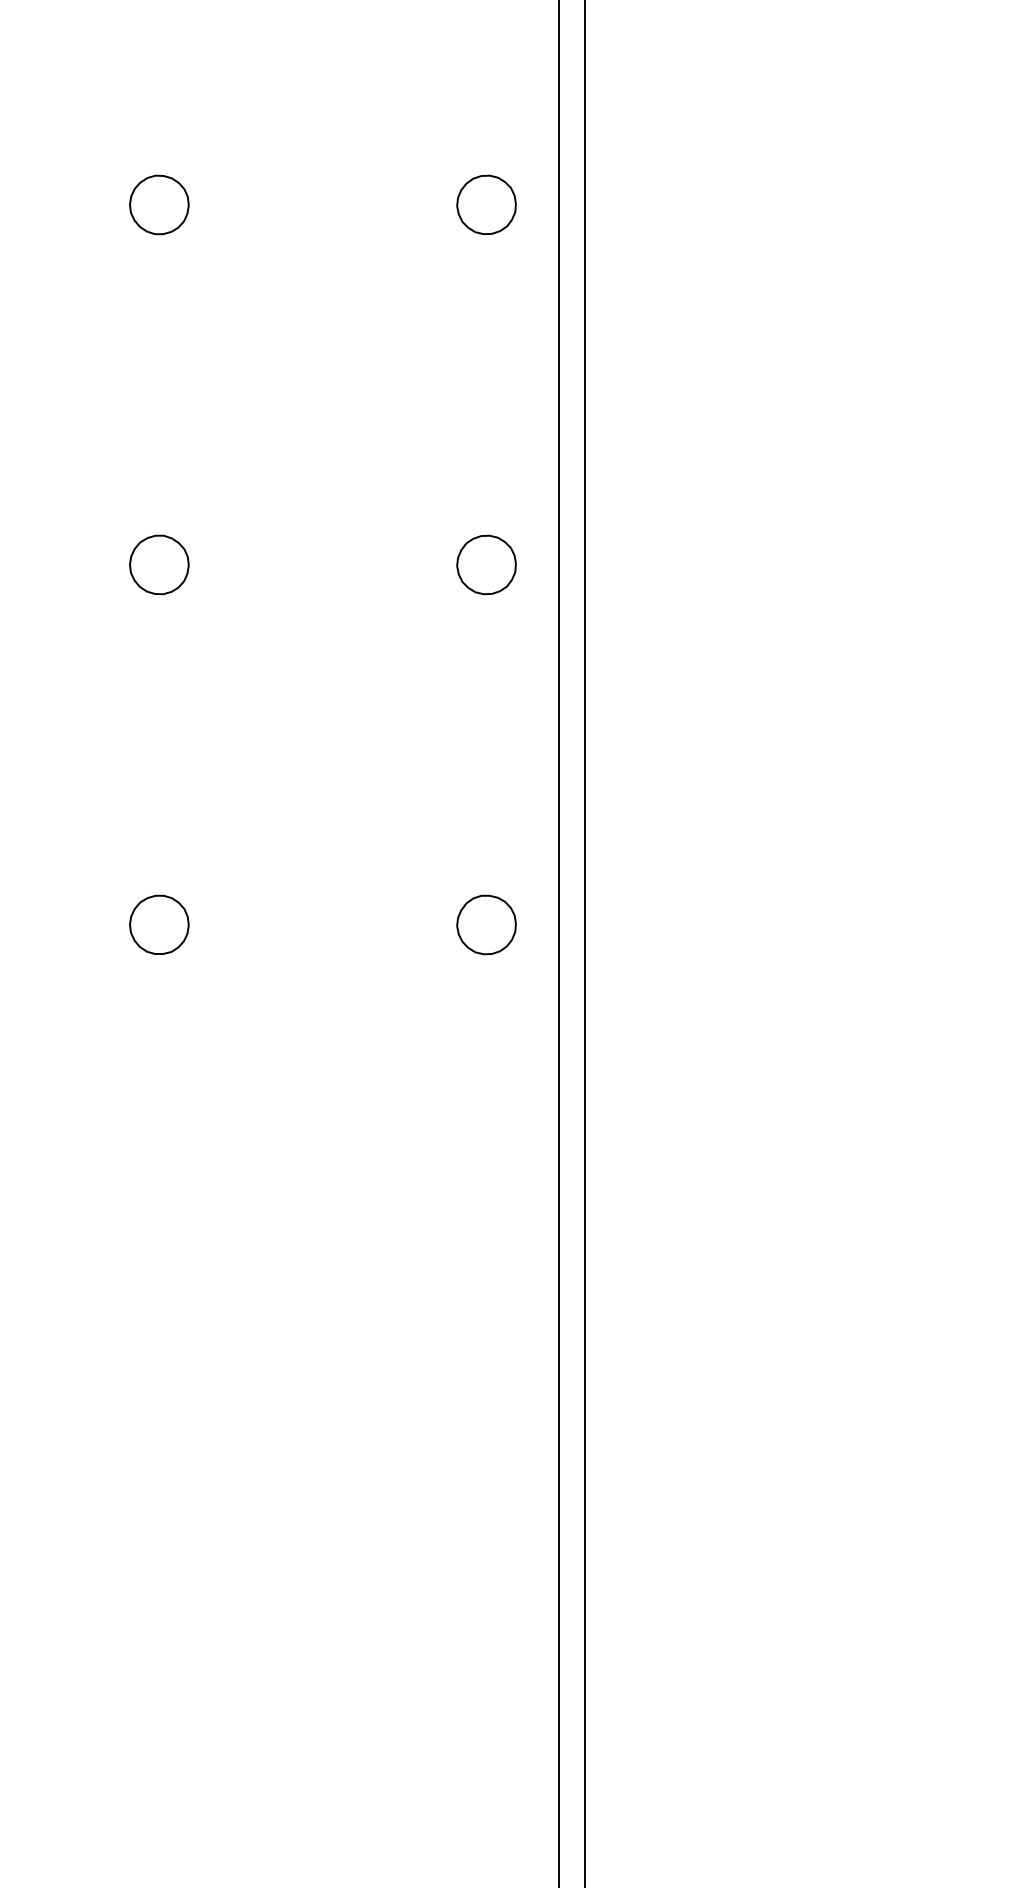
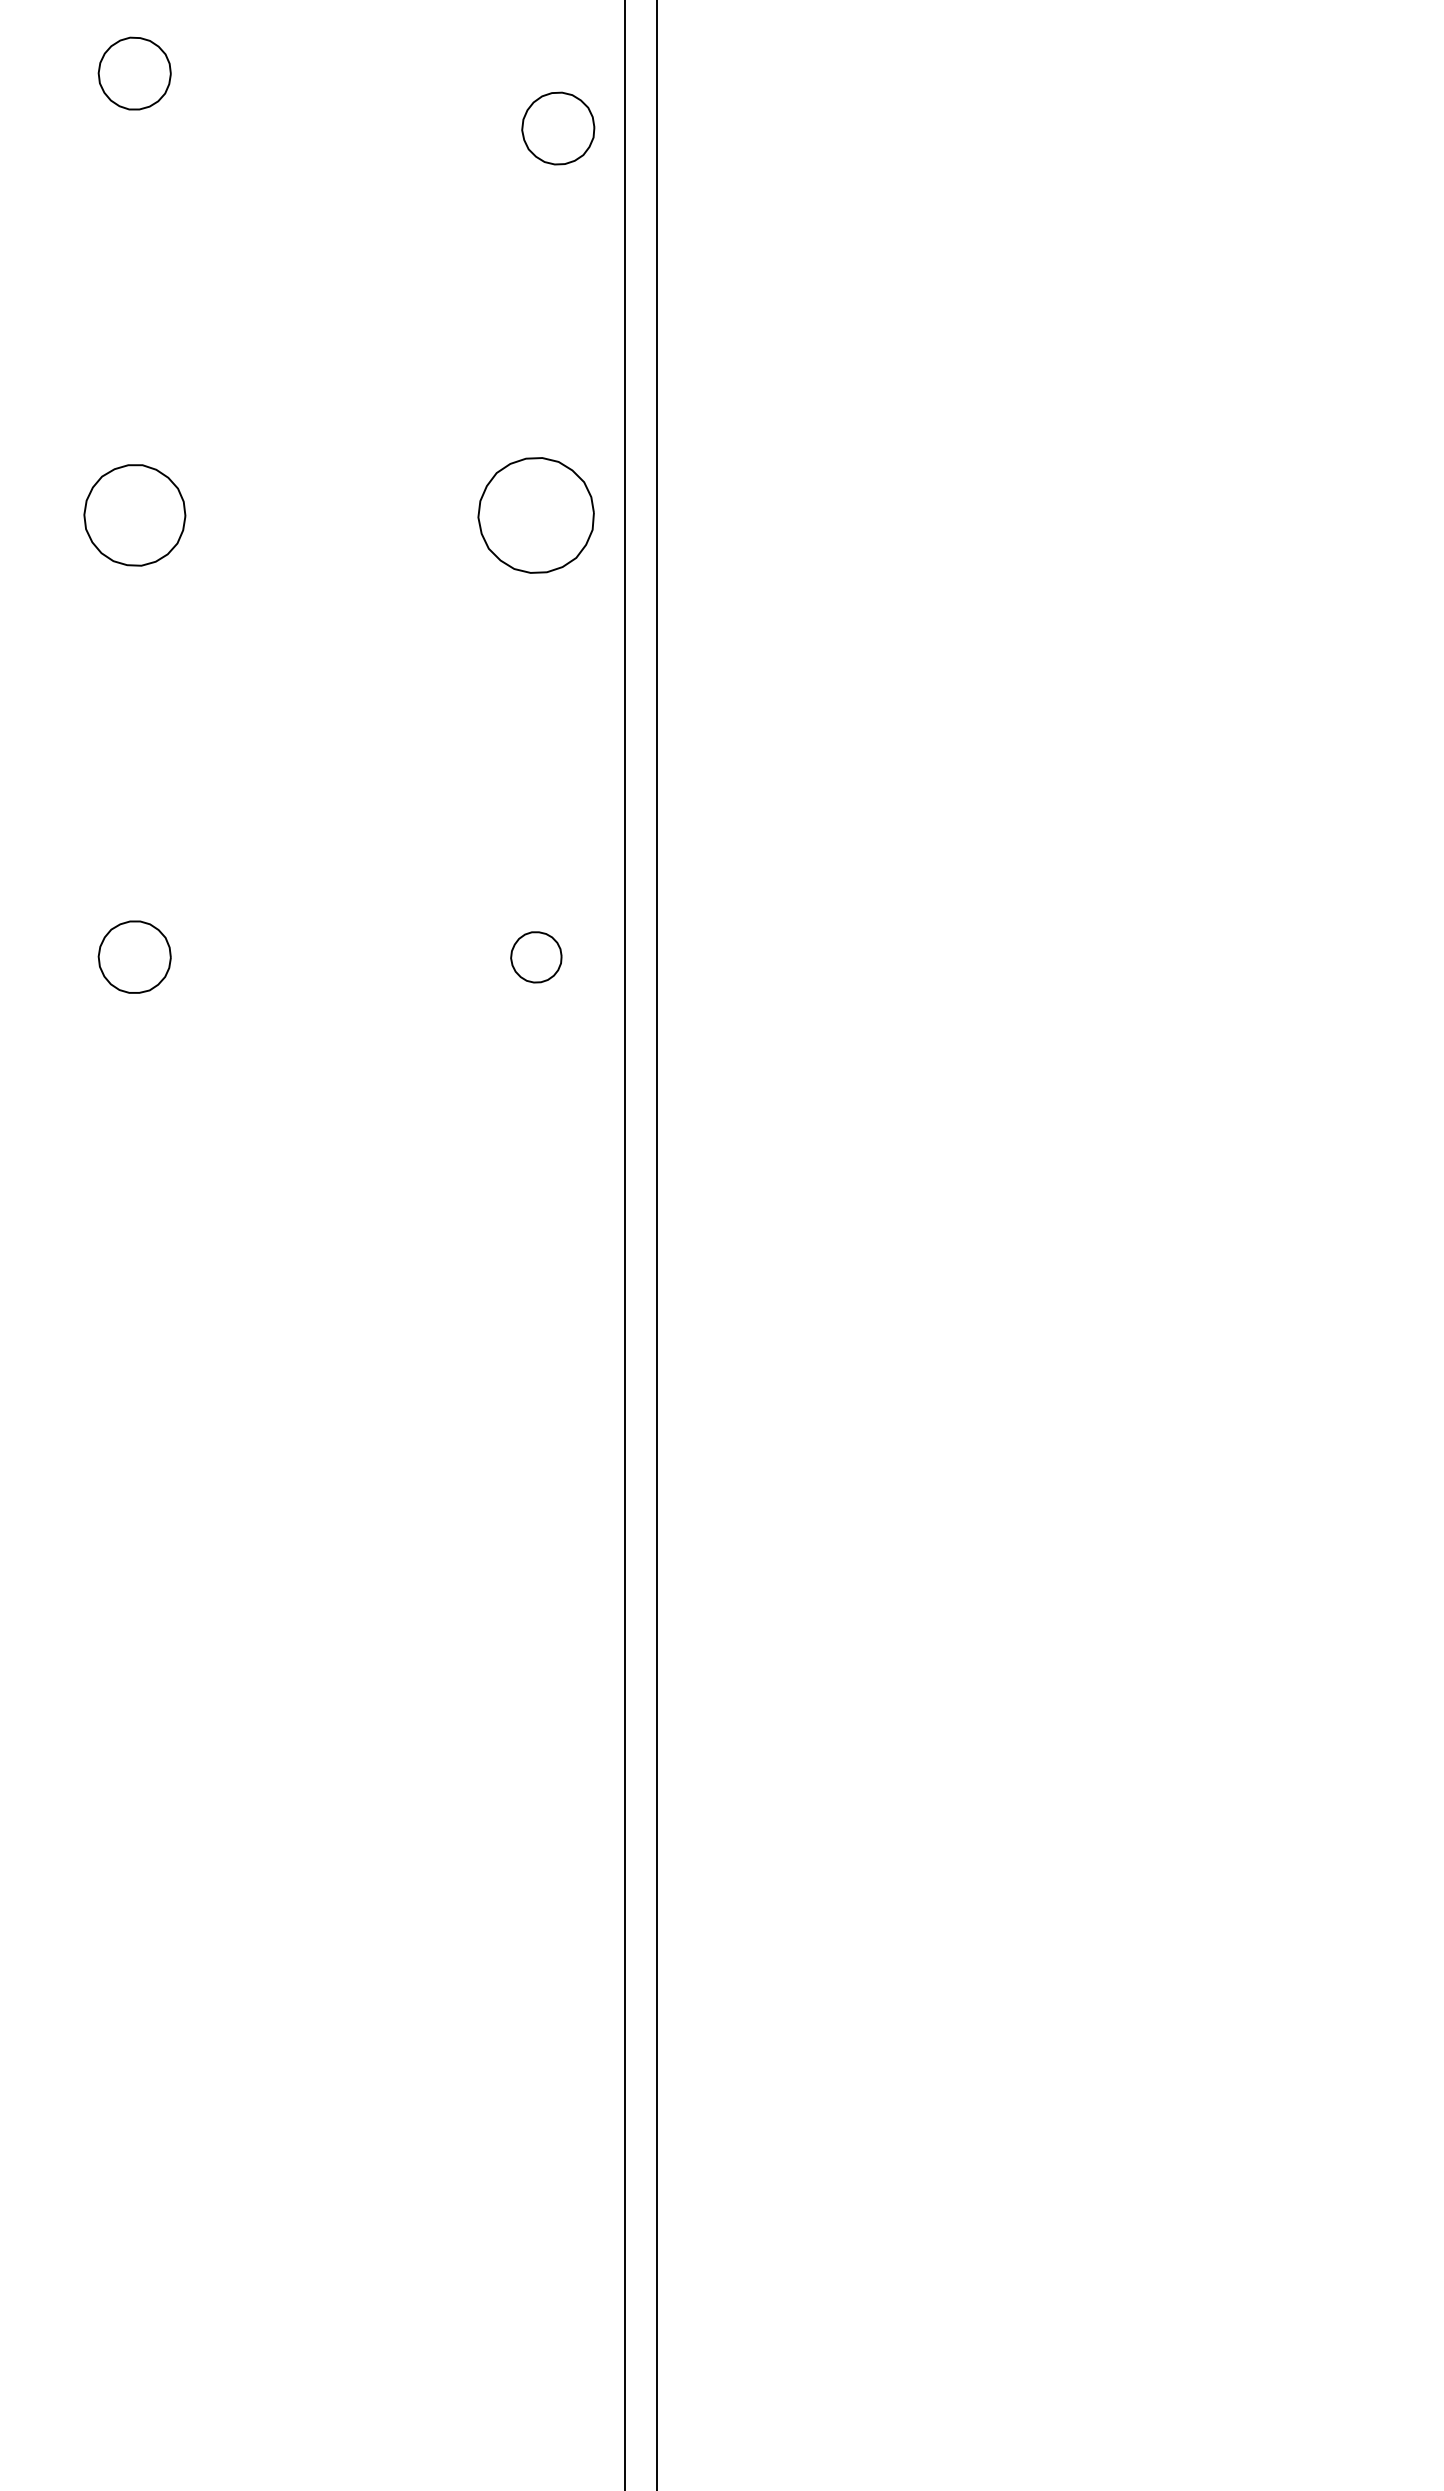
part: (486, 204) -> (558, 128), moved
part: (159, 565) -> (134, 515), size x1.4
part: (486, 565) -> (536, 515), size x1.6
part: (486, 925) -> (536, 957), size x0.7

